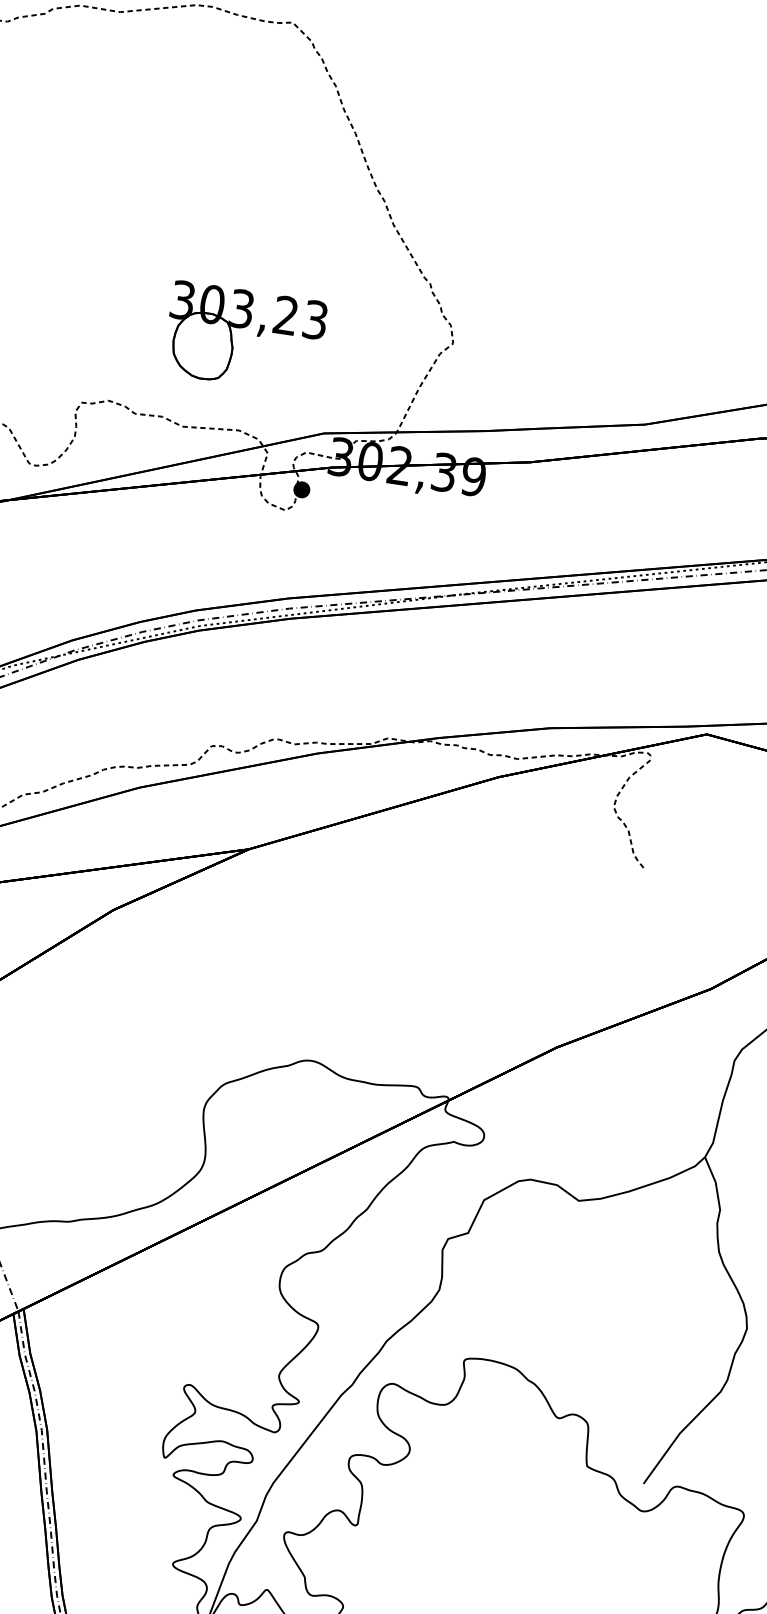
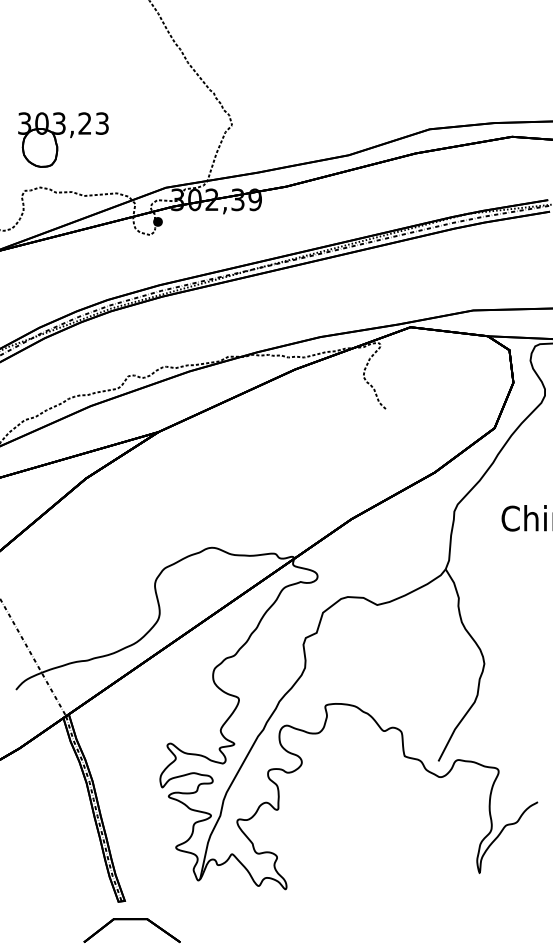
part: (245, 337) -> (63, 139), moved

